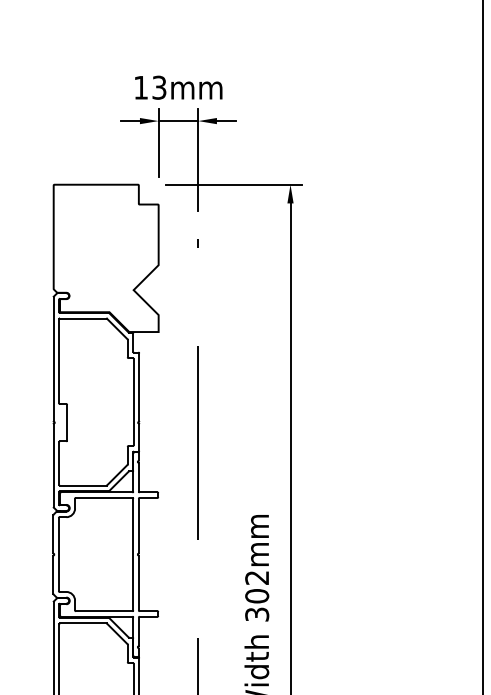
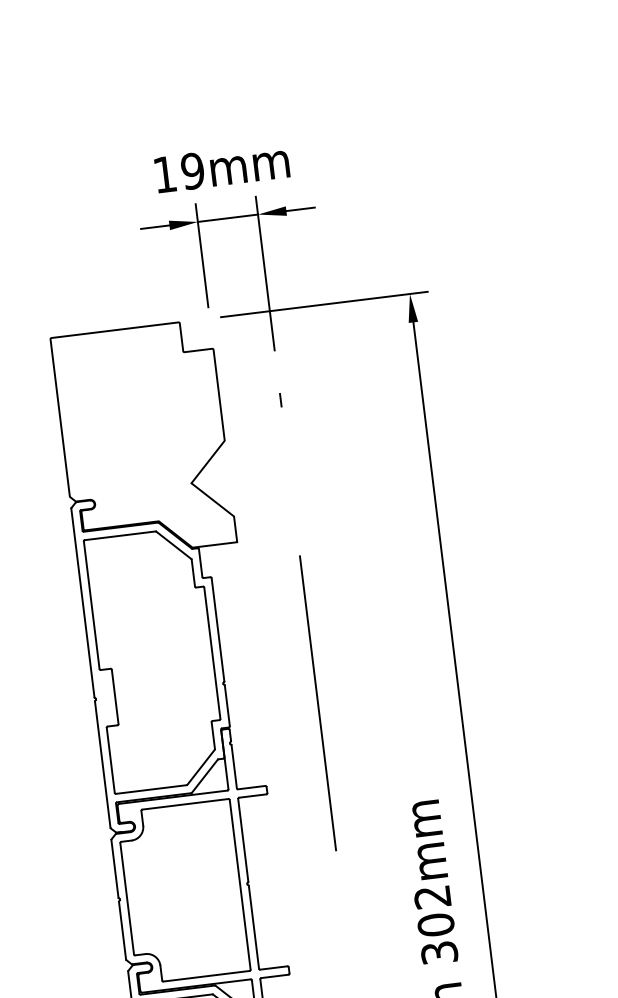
text: (159, 87) -> (192, 170), 13mm -> 19mm

